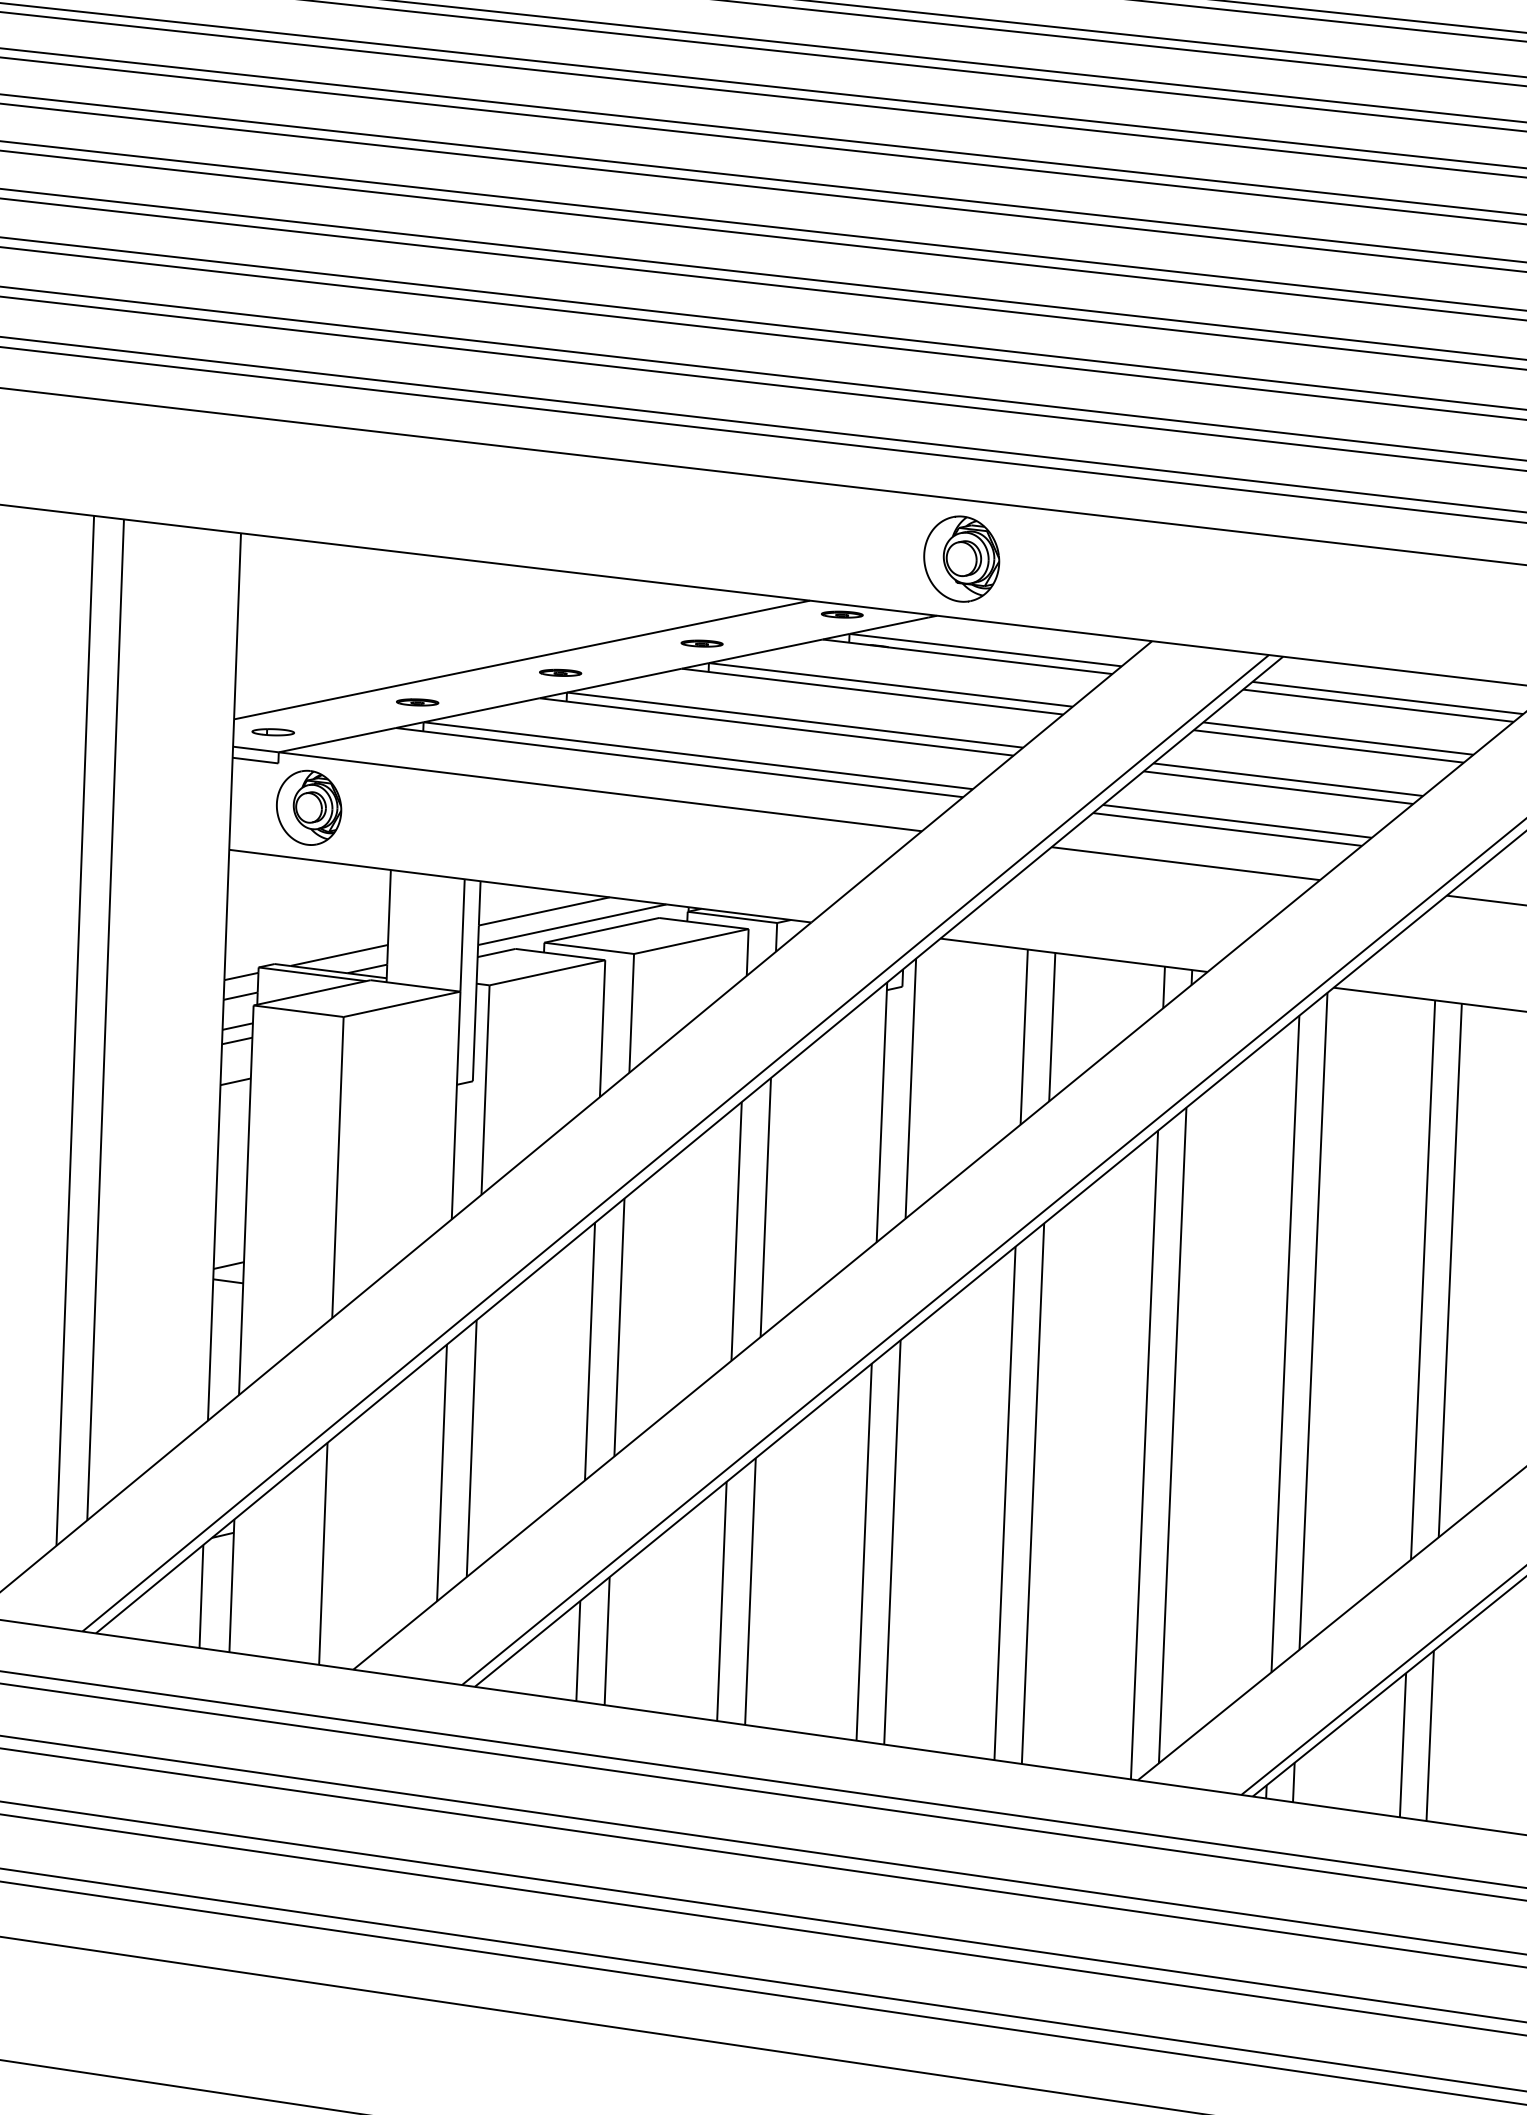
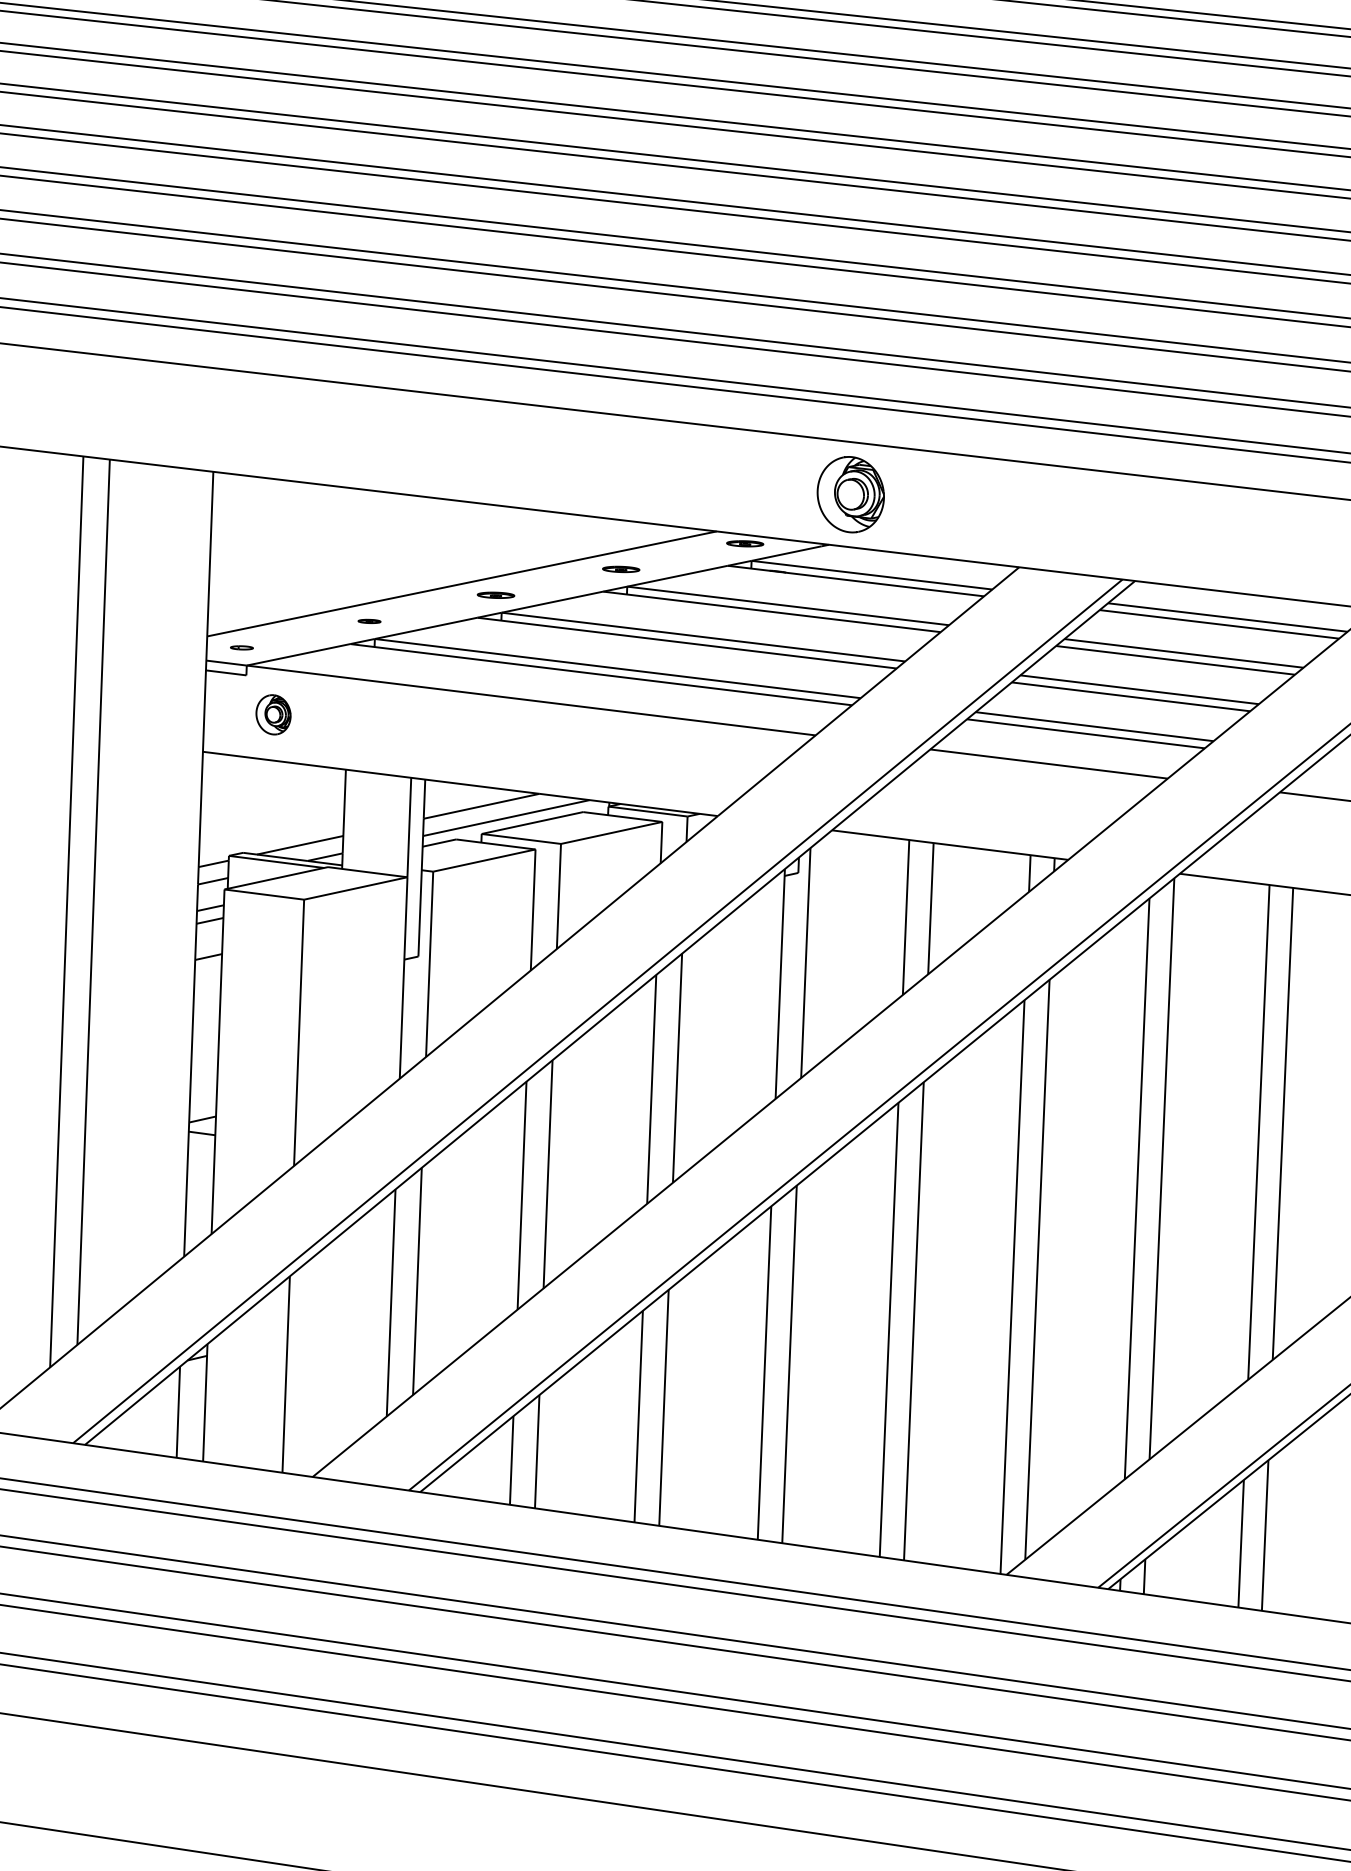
part: (417, 702) -> (369, 621), size x0.6
part: (272, 731) -> (241, 647), size x0.6
part: (308, 807) -> (273, 714), size x0.6

